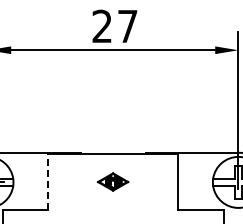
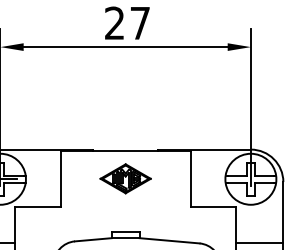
line: (48, 181) -> (60, 178), dashed -> solid
part: (113, 181) -> (125, 178), size x1.67

